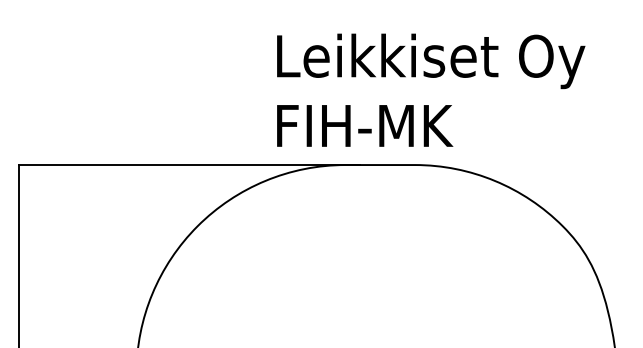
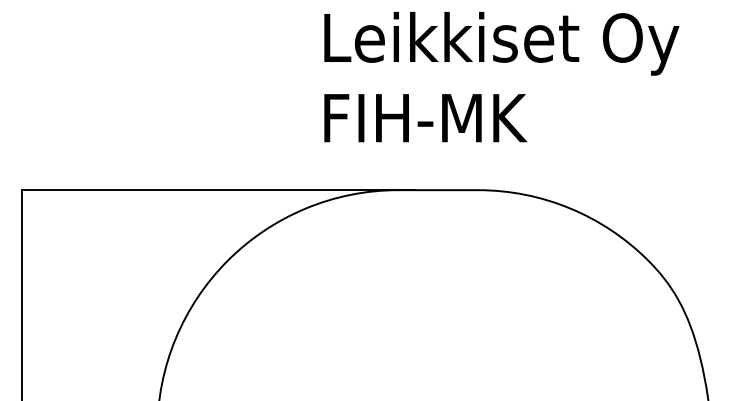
text: (430, 90) -> (501, 77), moved

